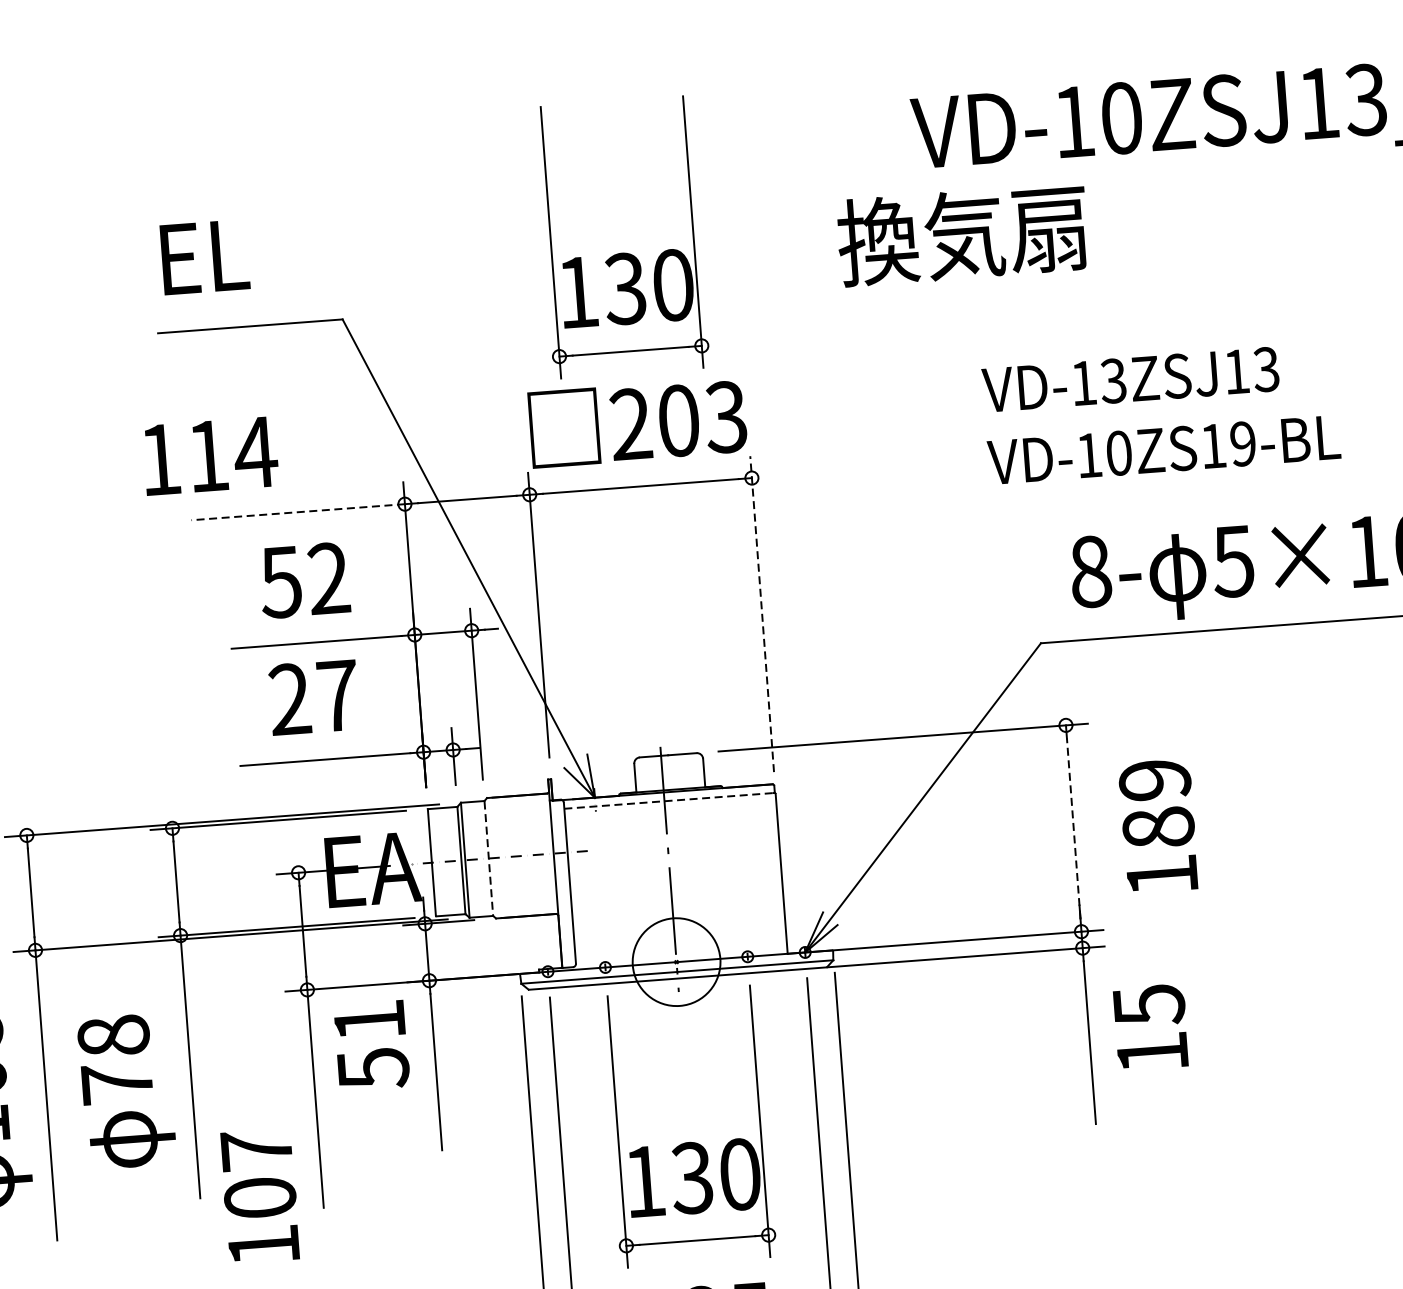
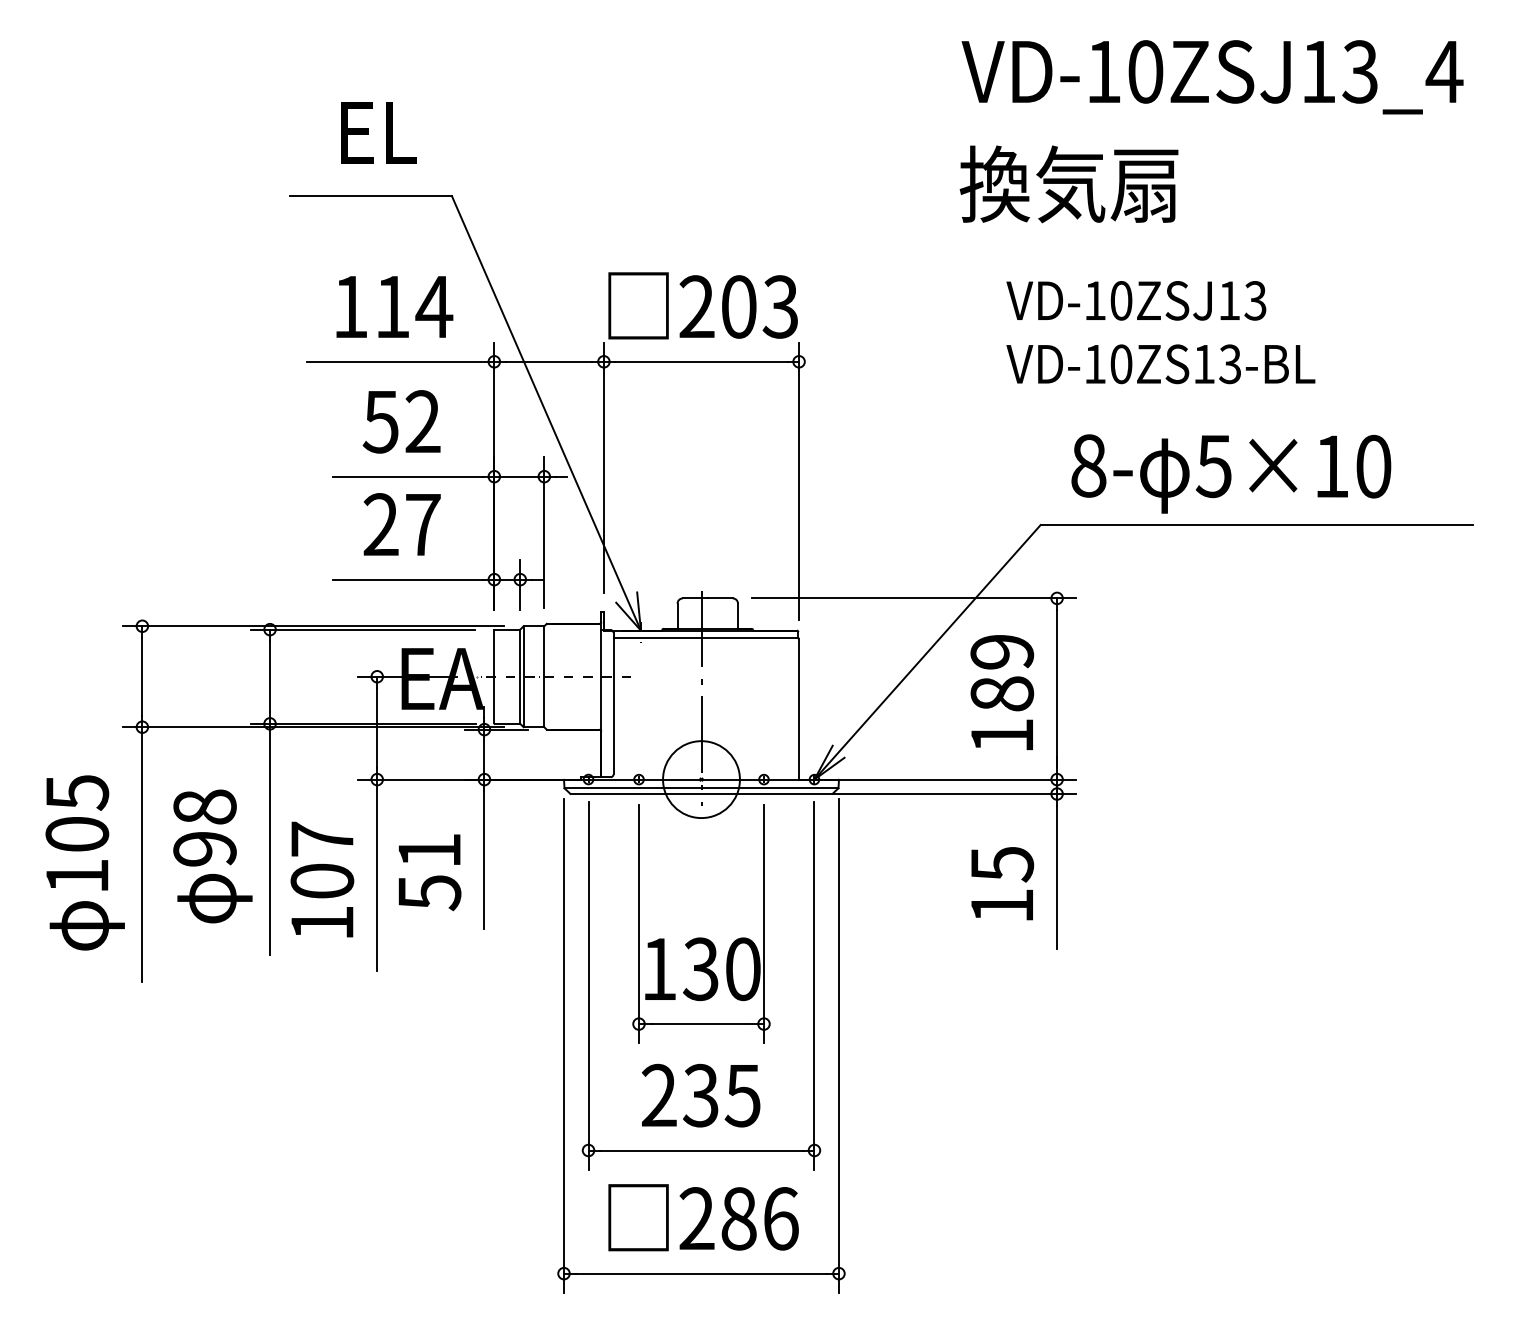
text: (962, 235) -> (1068, 184), moved
part: (623, 252) -> (701, 156), removed
text: (204, 256) -> (378, 132), moved
text: (1113, 380) -> (1121, 300), VD-13ZSJ13 -> VD-10ZSJ13
text: (1243, 444) -> (1230, 364), VD-10ZS19-BL -> VD-10ZS13-BL
text: (210, 455) -> (394, 306), moved
line: (298, 511) -> (400, 361), dashed -> solid
line: (762, 614) -> (799, 481), dashed -> solid
line: (670, 801) -> (706, 638), dashed -> solid
text: (1158, 826) -> (1002, 692), moved
line: (1074, 827) -> (1057, 688), dashed -> solid
line: (489, 859) -> (544, 677), dashed -> solid
text: (1150, 1027) -> (1002, 883), moved
text: (371, 1045) -> (429, 872), moved
text: (116, 1083) -> (204, 848), 78 -> 98
text: (260, 1195) -> (322, 879), moved

